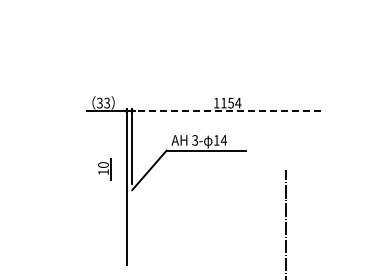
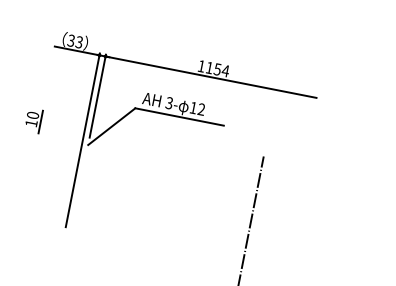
line: (227, 110) -> (212, 76), dashed -> solid
text: (223, 140) -> (201, 109), 14 -> 12
part: (104, 169) -> (33, 120), moved

